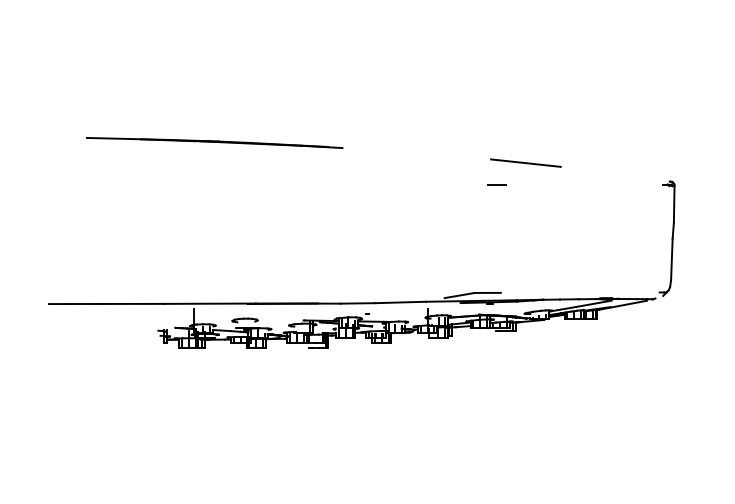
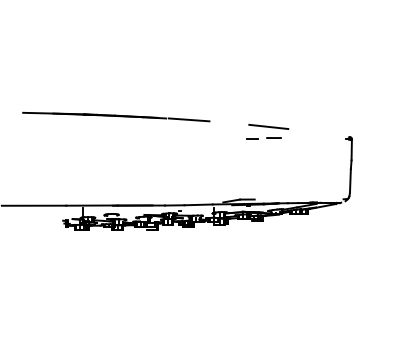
line: (382, 149) -> (188, 119), added
line: (534, 182) -> (273, 137), added

